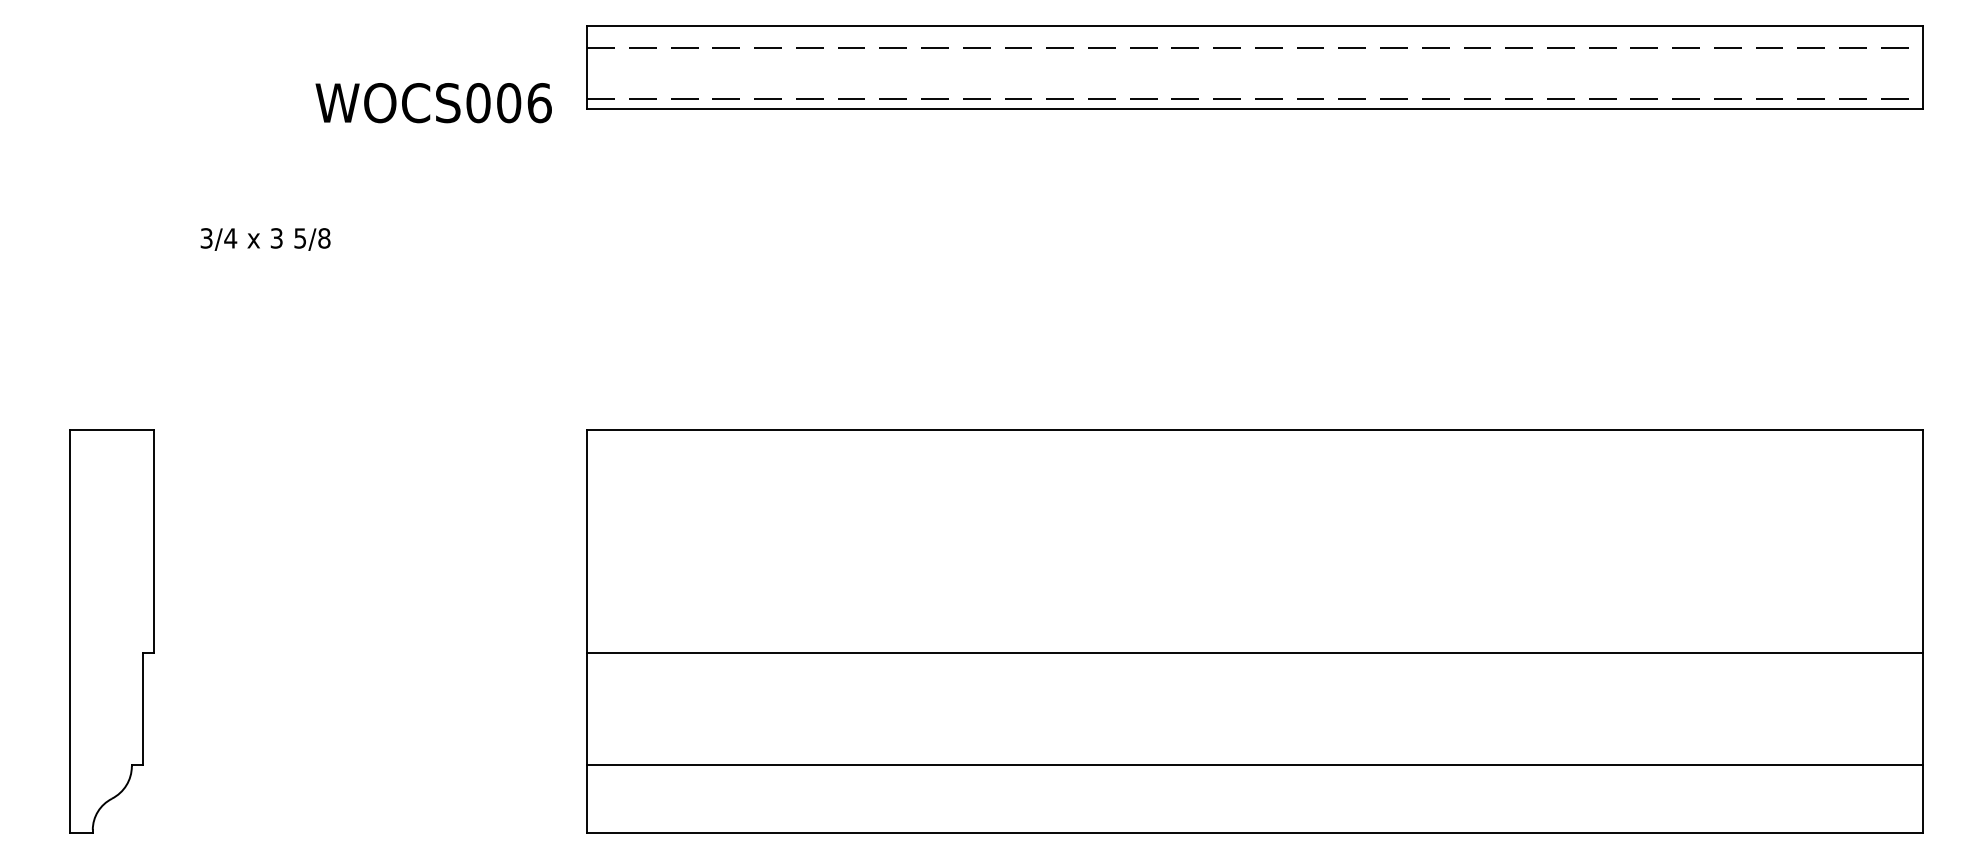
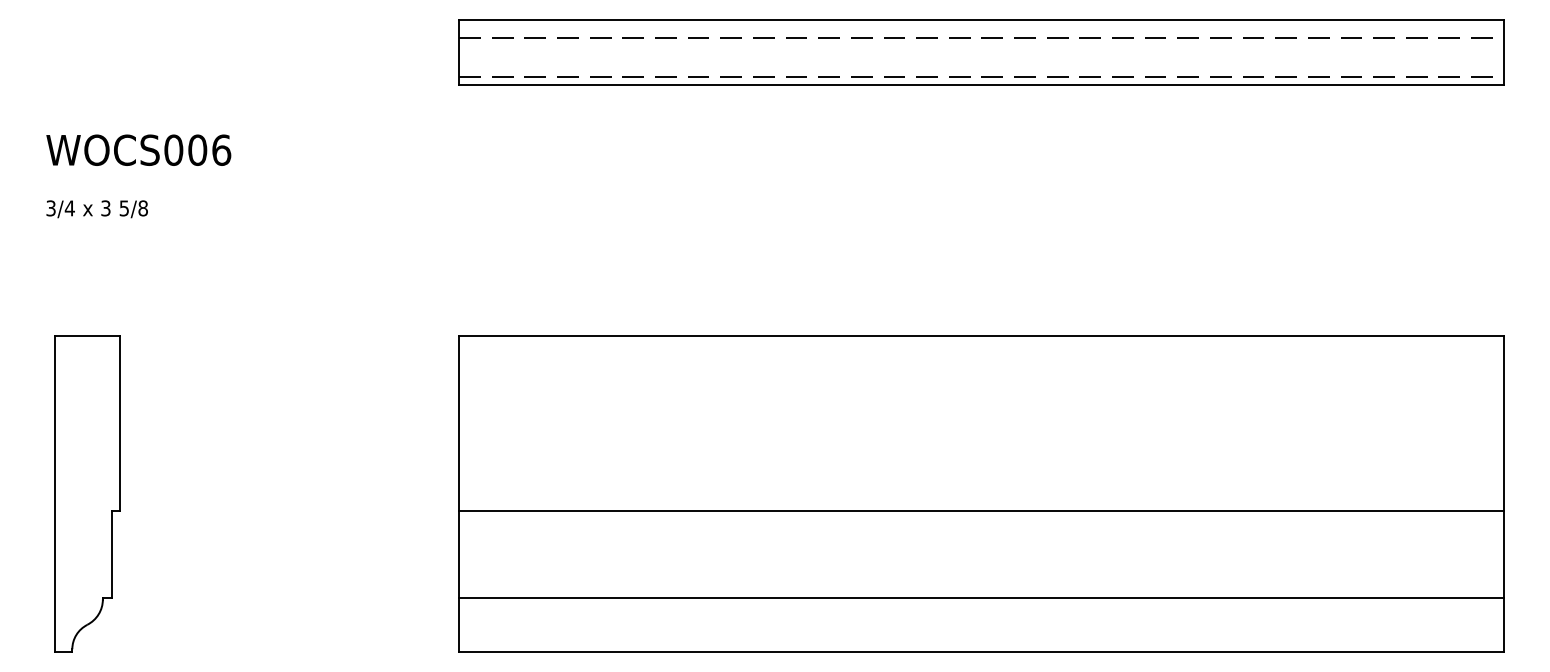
text: (433, 103) -> (138, 150), moved
text: (265, 239) -> (97, 209), moved

